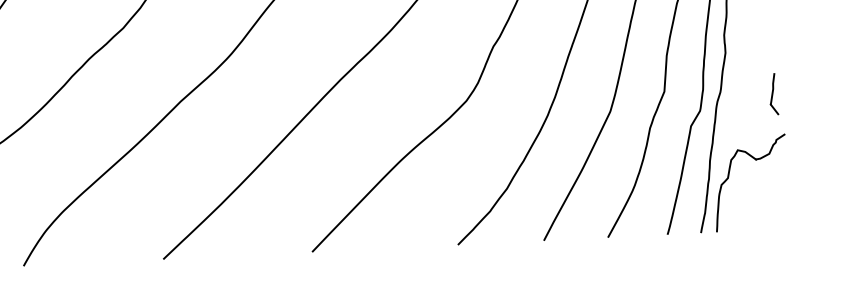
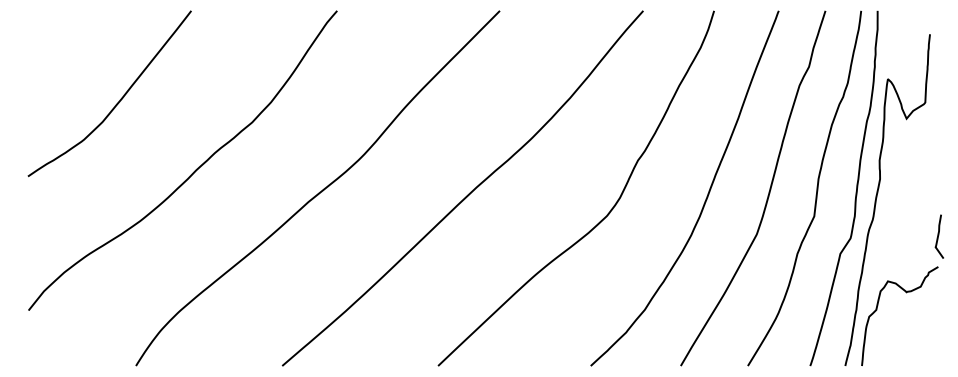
curve: (772, 94) -> (938, 236), moved

